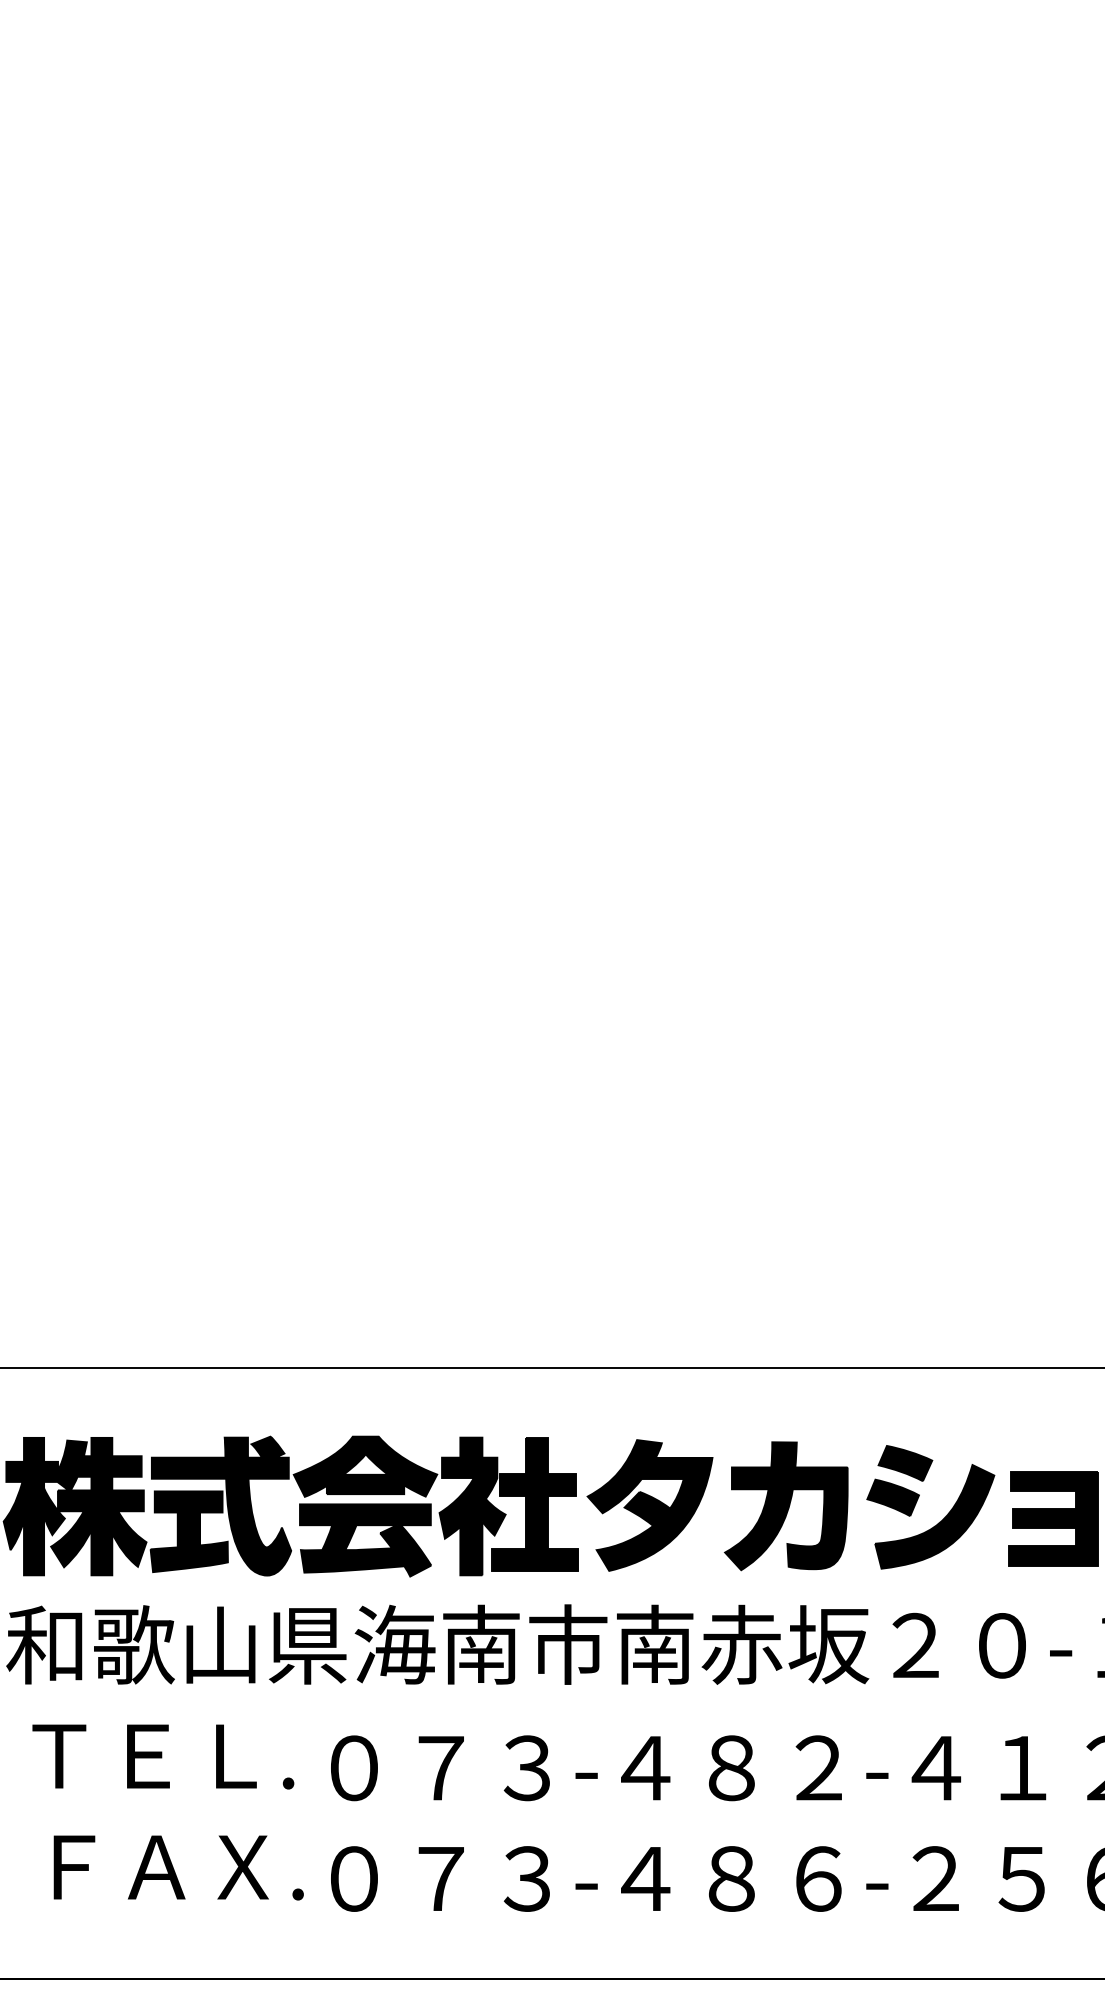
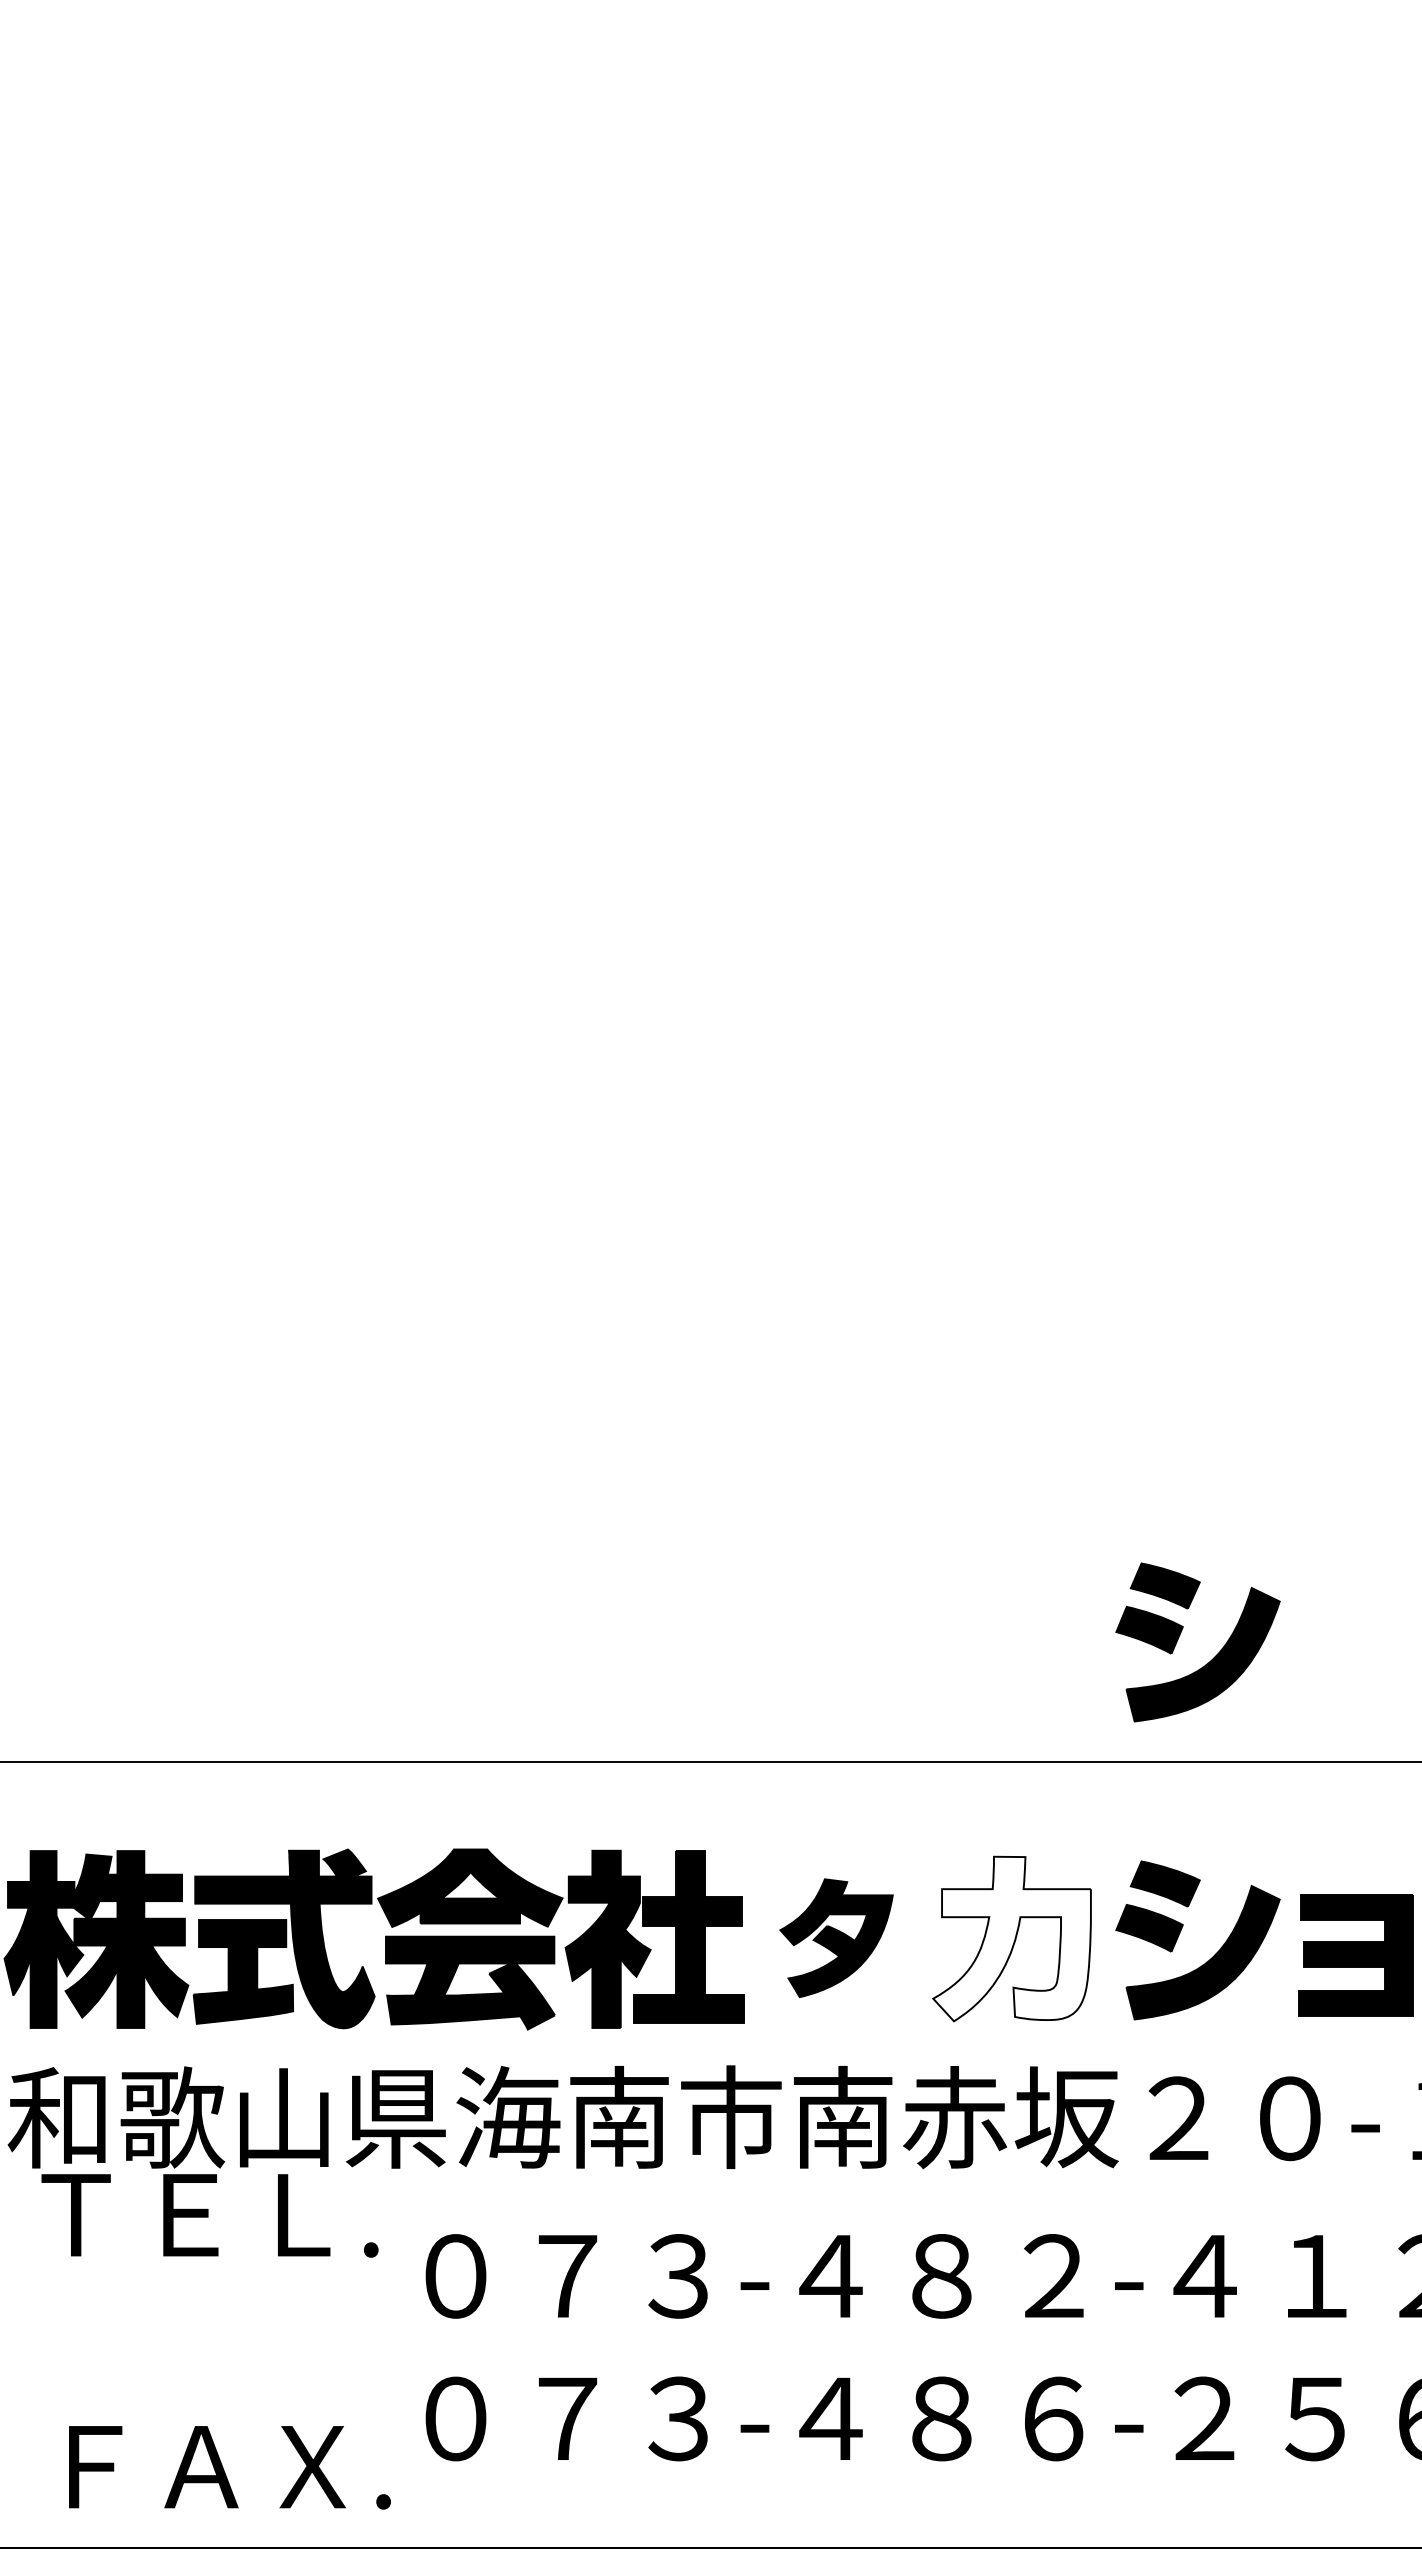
part: (917, 1268) -> (1181, 1633), added
part: (649, 1505) -> (836, 1938), size x0.7
fill: (785, 1505) -> (1011, 1938), removed
text: (162, 1756) -> (209, 2215), moved
text: (178, 1867) -> (229, 2467), moved

